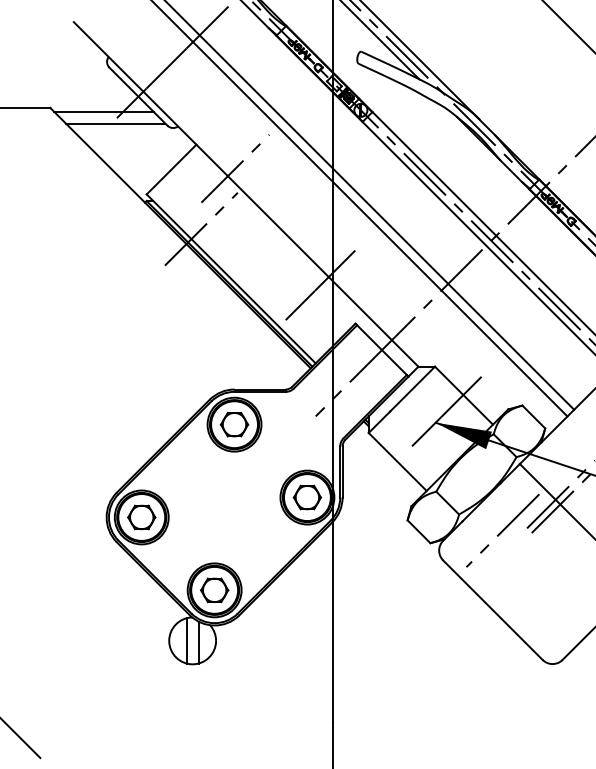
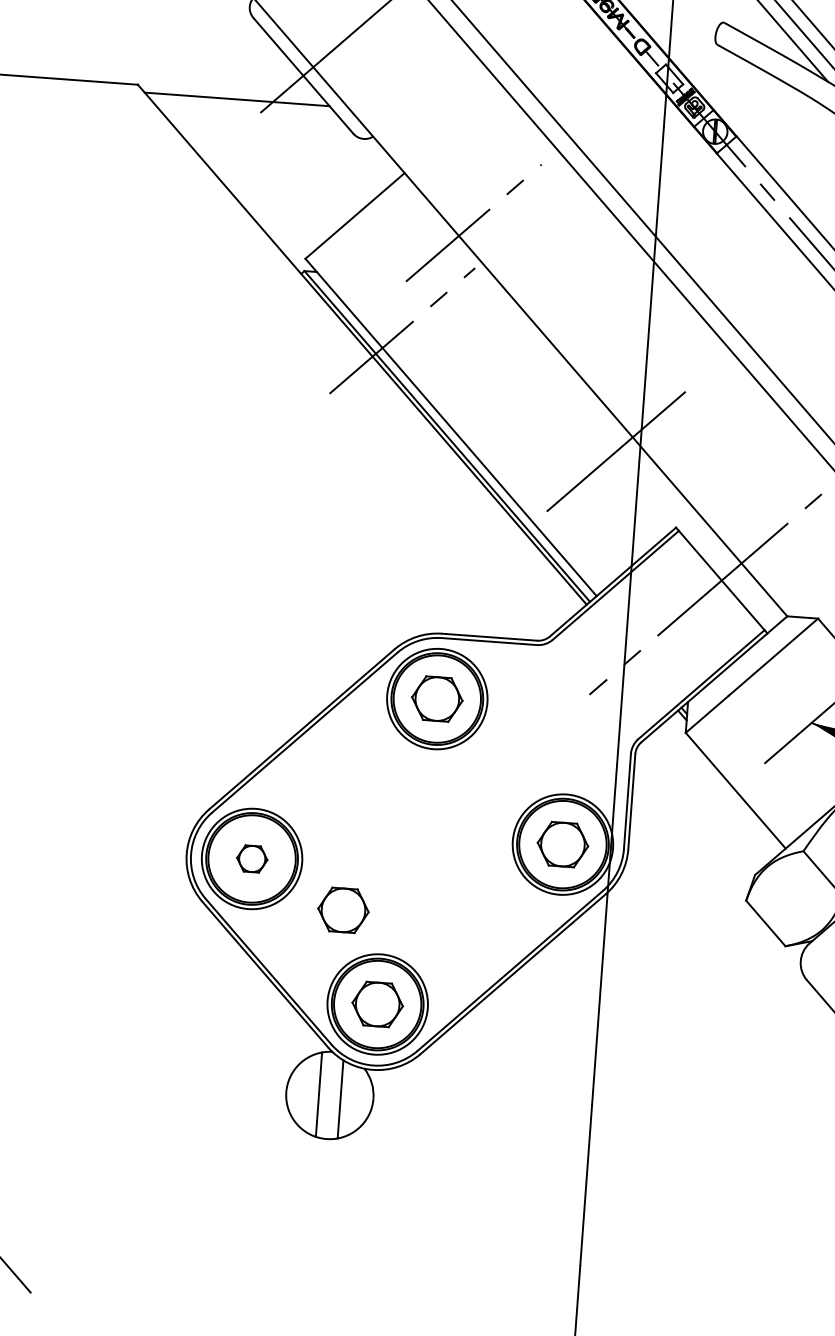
line: (115, 123) -> (257, 122), removed
part: (141, 517) -> (251, 858), size x0.6
part: (192, 541) -> (343, 910), added

